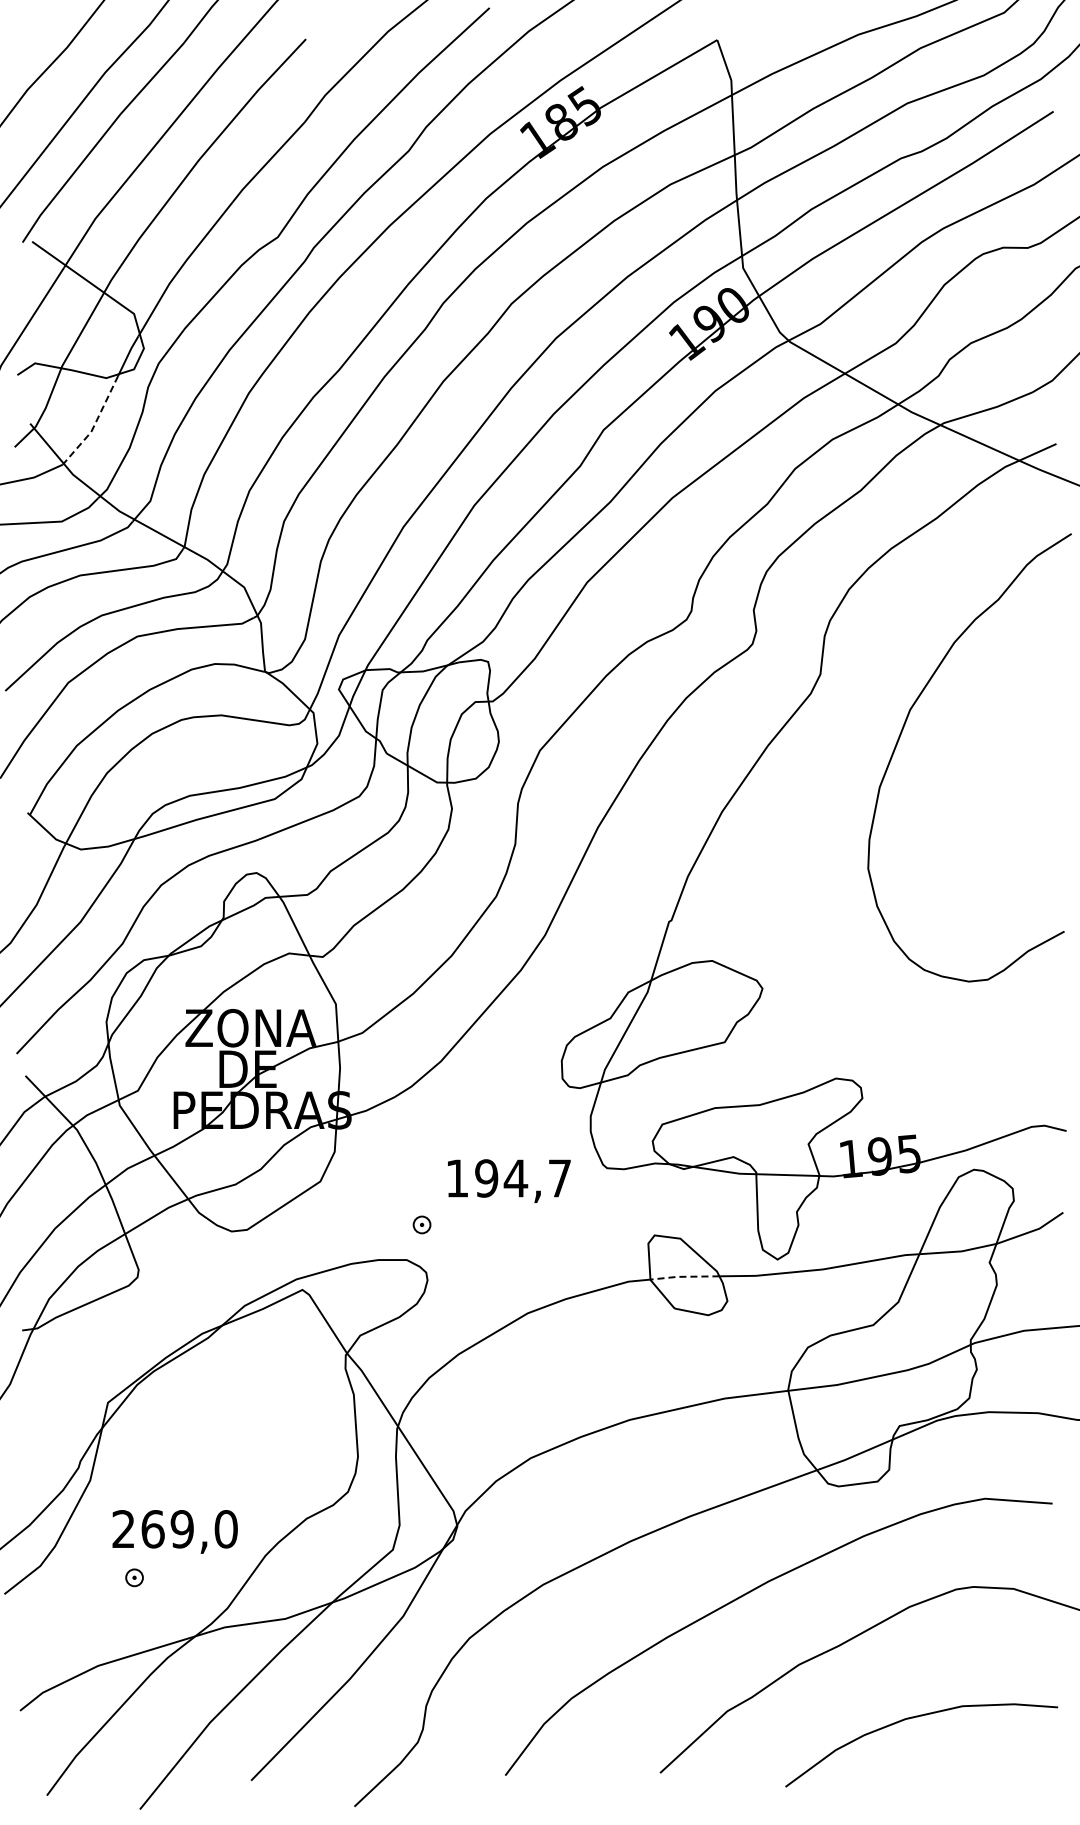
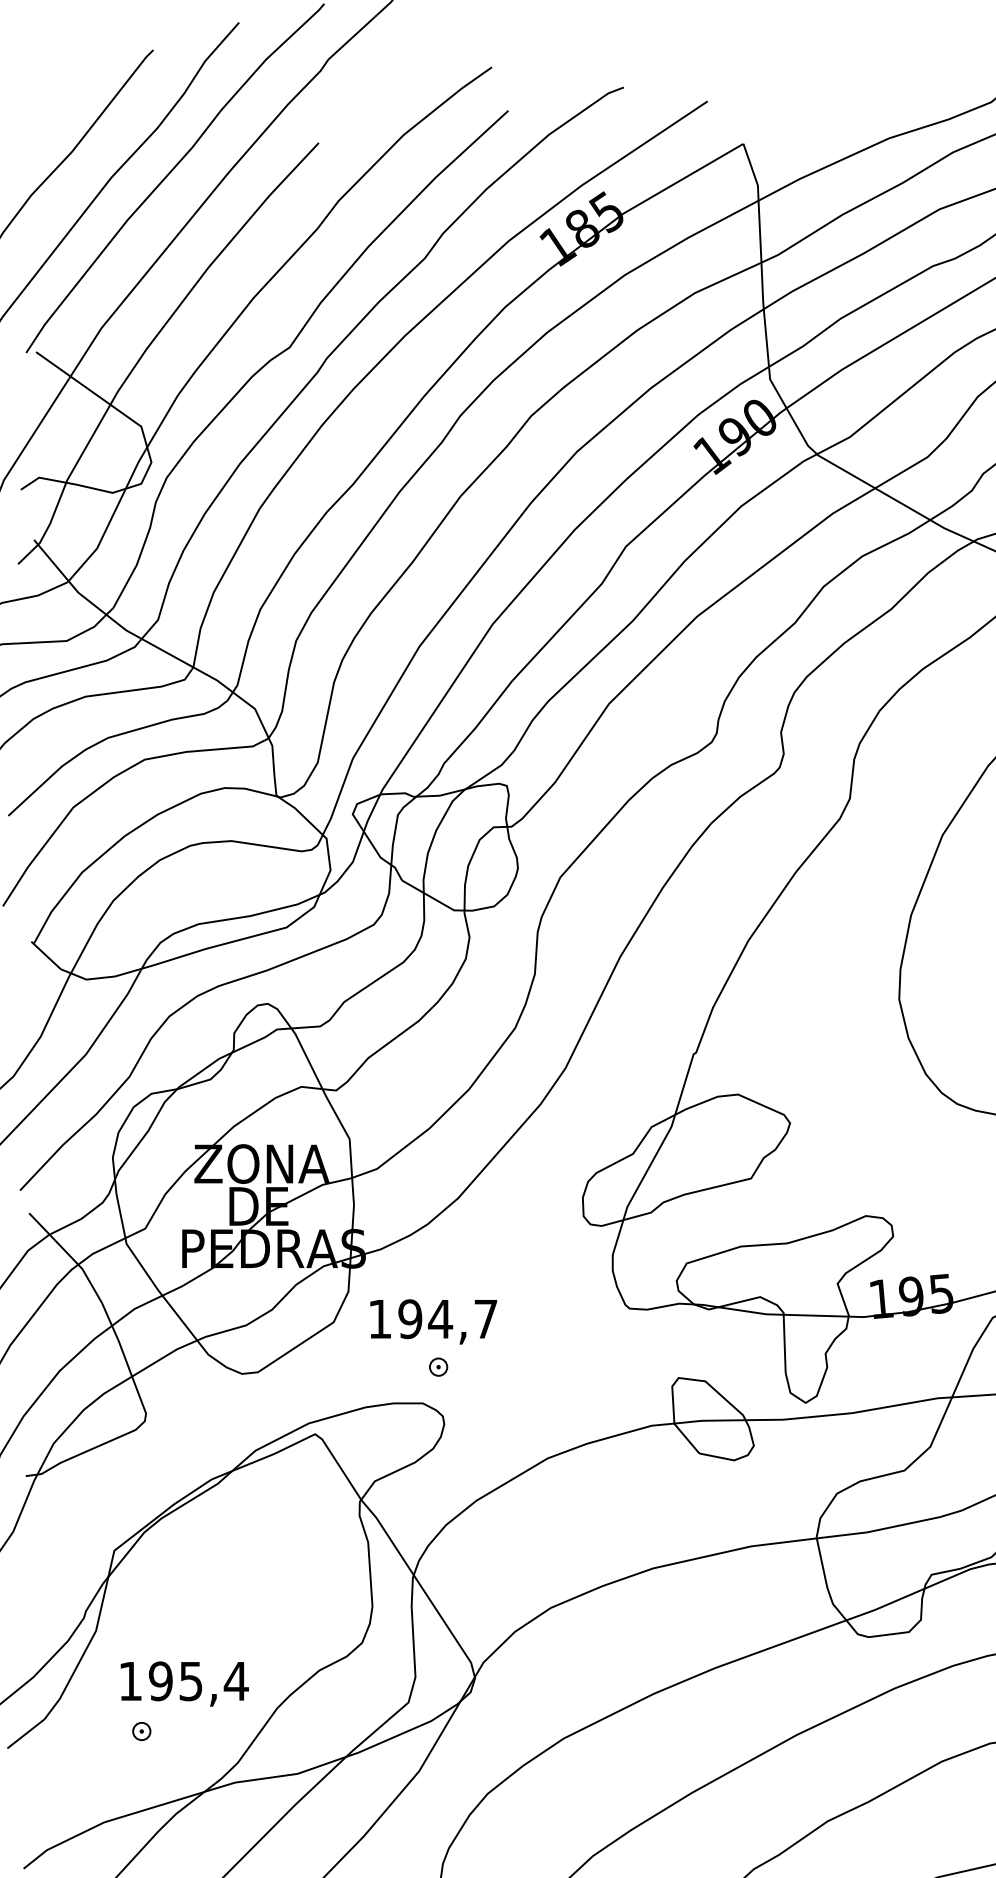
line: (95, 424) -> (101, 540), dashed -> solid
text: (509, 1180) -> (433, 1321), moved
line: (683, 1276) -> (708, 1420), dashed -> solid
text: (175, 1529) -> (184, 1681), 269,0 -> 195,4

